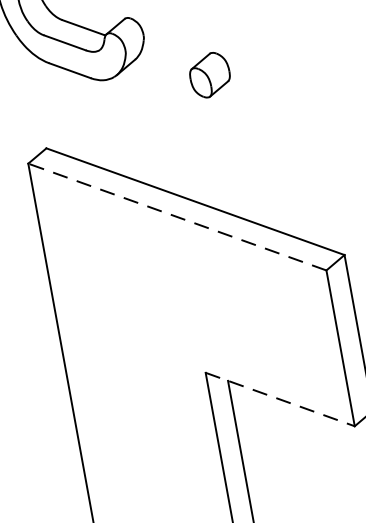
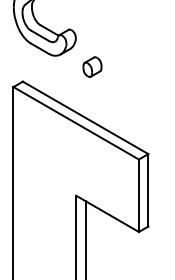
part: (209, 73) -> (92, 66), moved
line: (175, 217) -> (75, 123), dashed -> solid
line: (282, 400) -> (108, 214), dashed -> solid

